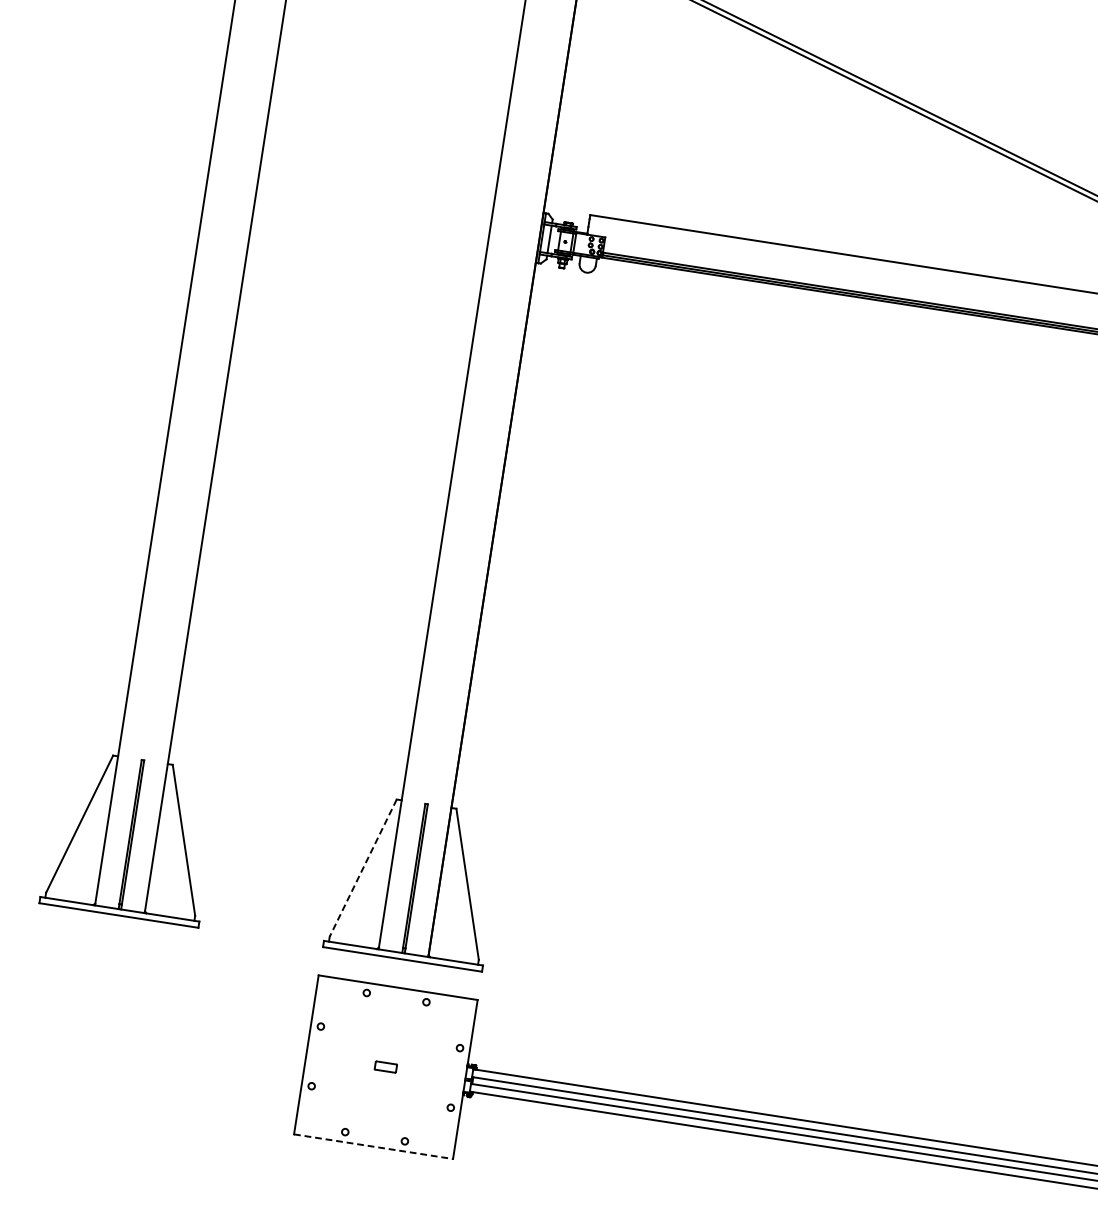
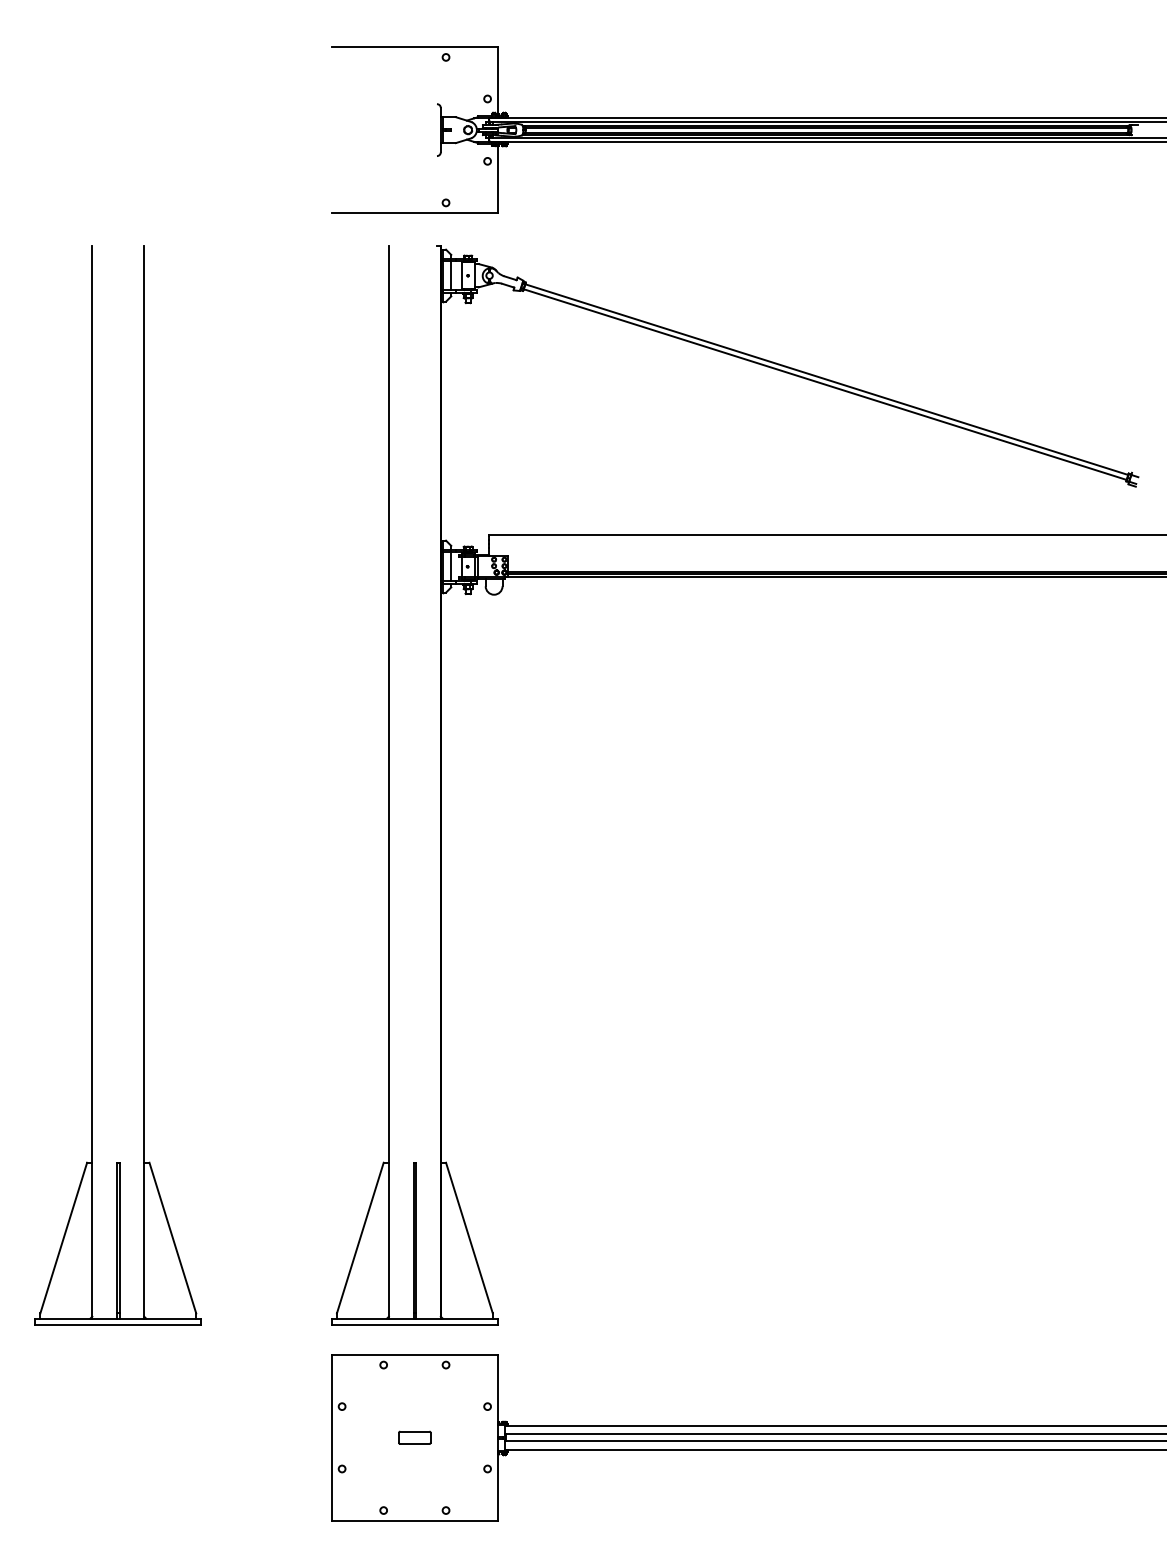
line: (363, 868) -> (360, 1238), dashed -> solid
part: (385, 1066) -> (414, 1437), size x1.43
line: (374, 1146) -> (415, 1520), dashed -> solid

